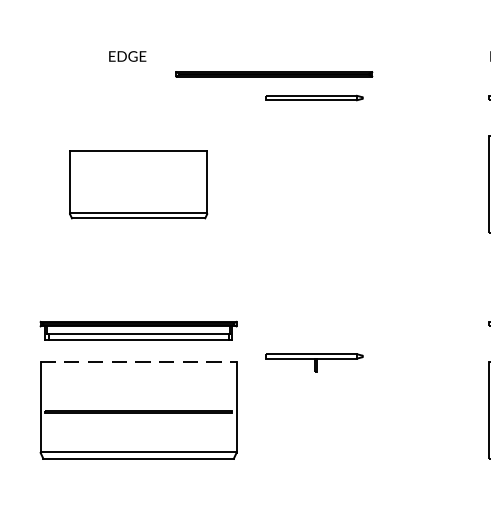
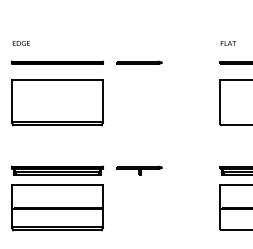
text: (125, 56) -> (20, 43), moved
line: (274, 73) -> (57, 62), moved
part: (138, 183) -> (57, 102), size x1.43
line: (140, 362) -> (58, 185), dashed -> solid
part: (315, 362) -> (139, 170), moved

